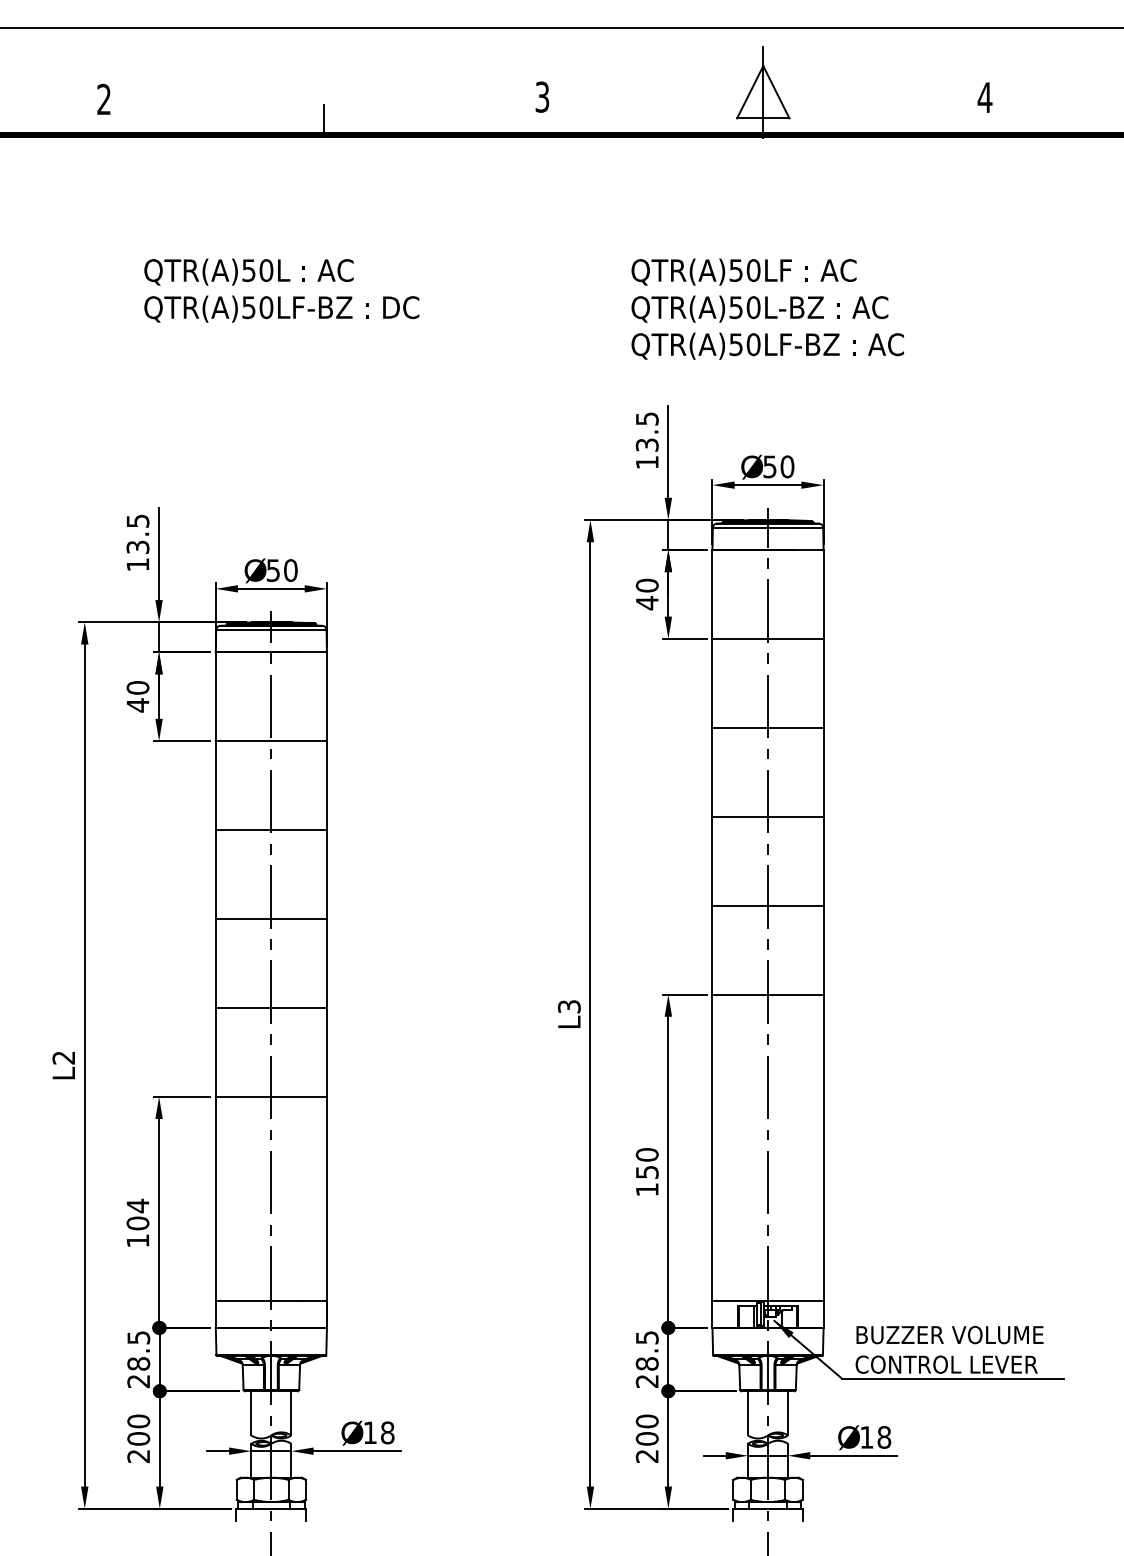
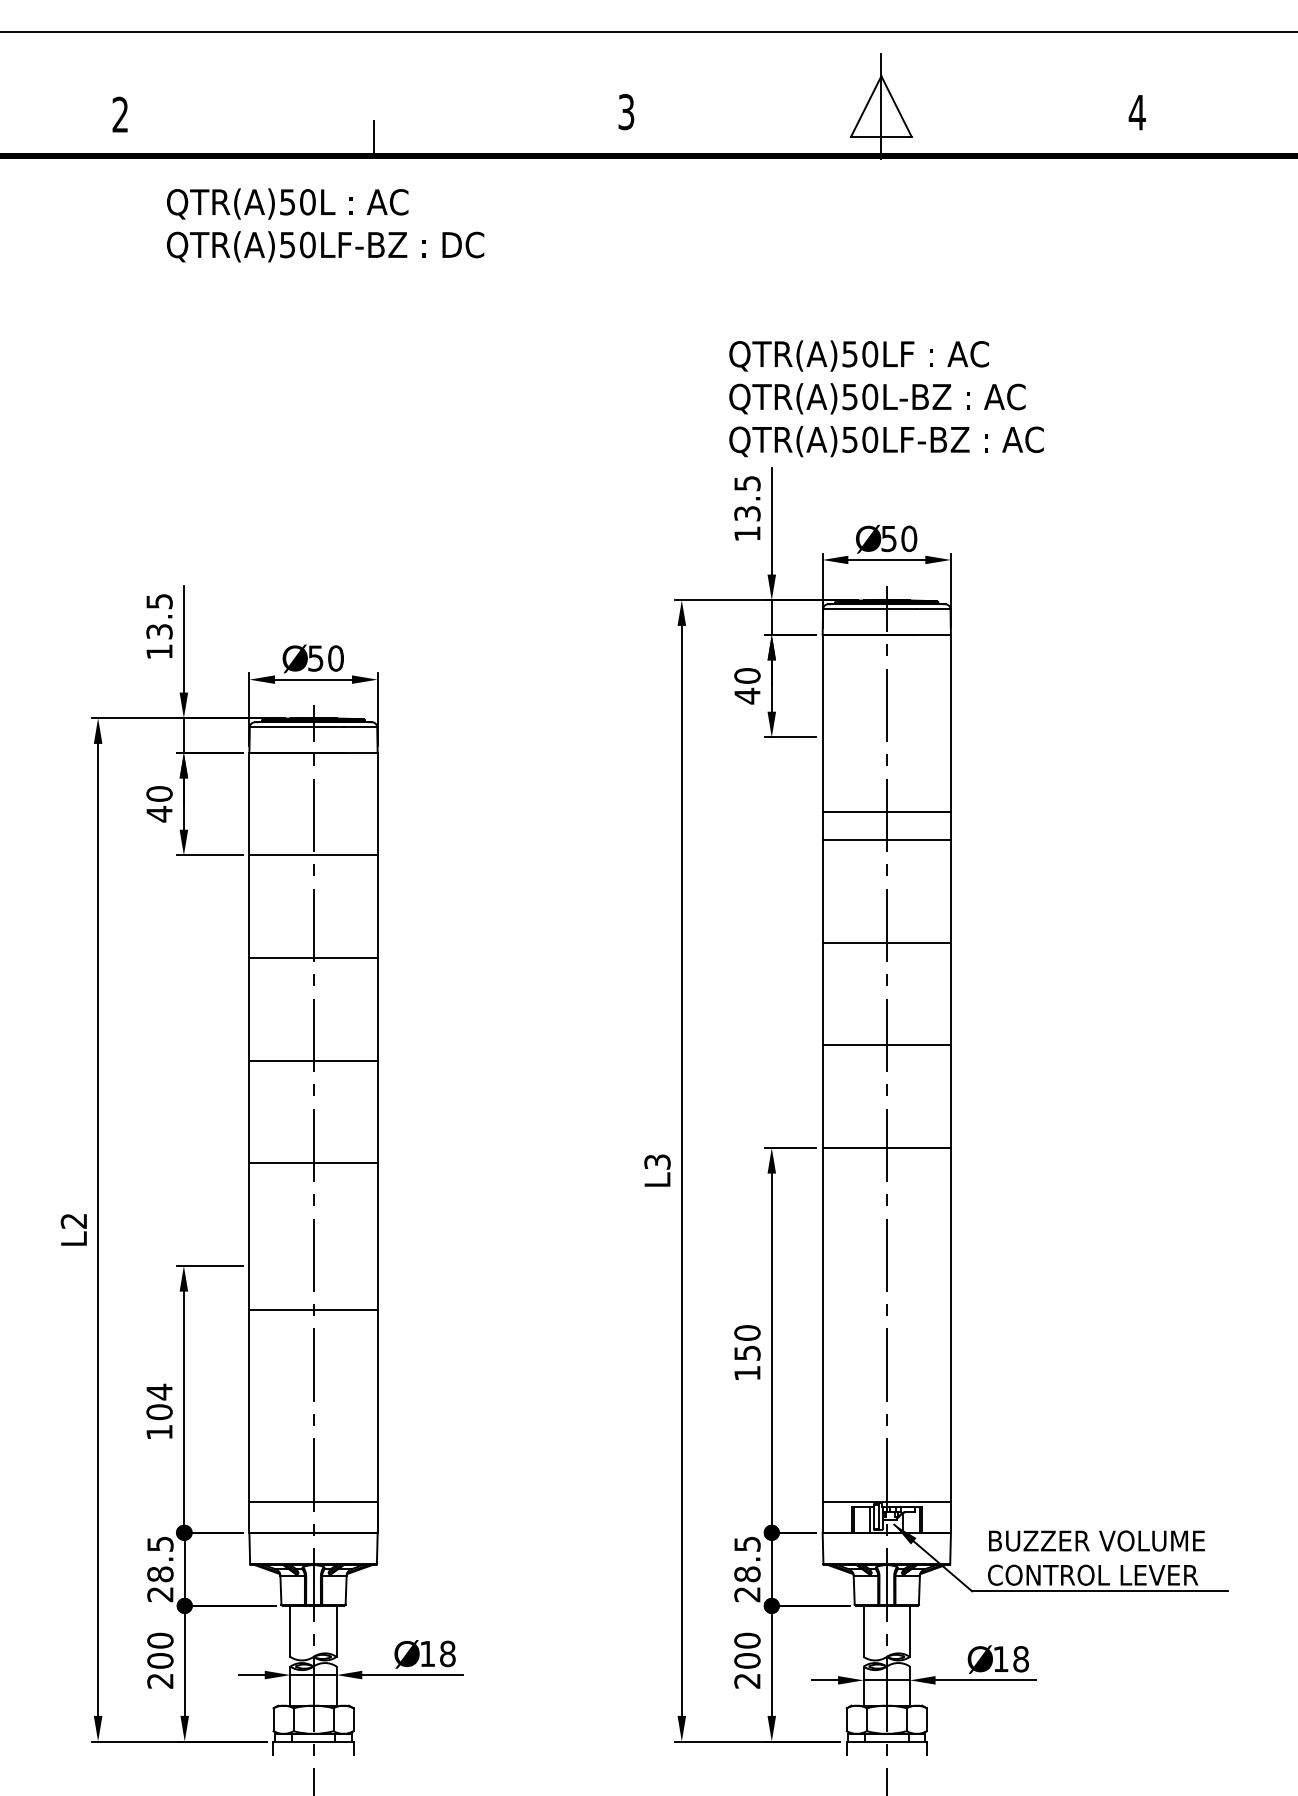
text: (281, 290) -> (325, 225), moved
text: (767, 308) -> (886, 398), moved
line: (767, 638) -> (886, 812), moved
line: (271, 1096) -> (313, 1309), moved

